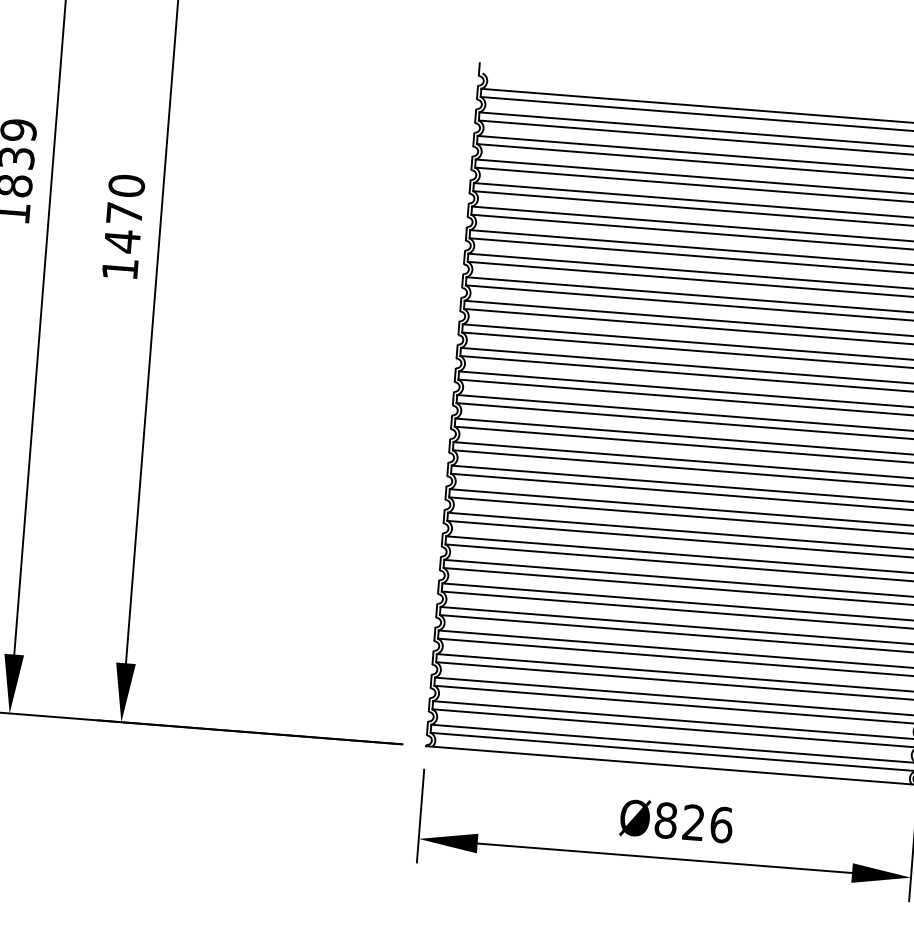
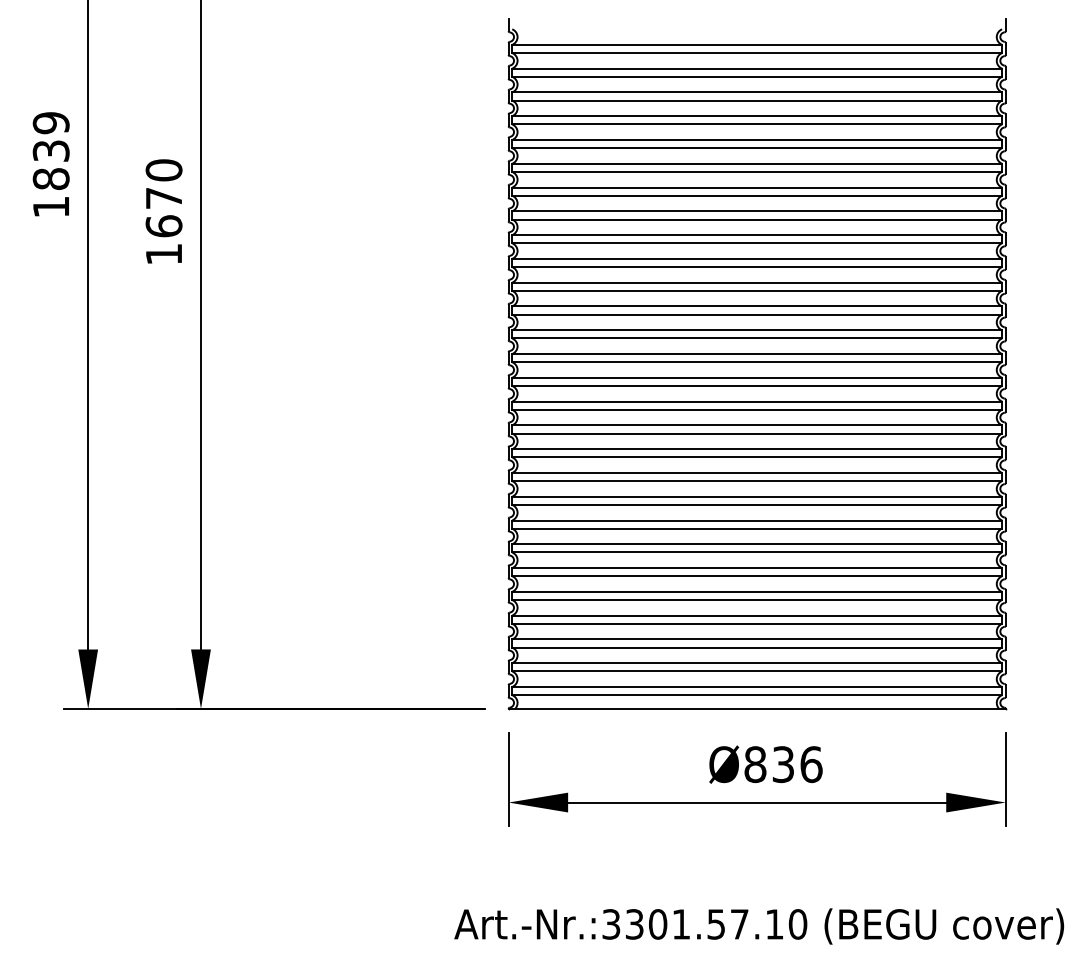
text: (121, 241) -> (163, 226), 1470 -> 1670
text: (692, 822) -> (782, 764), Ø826 -> Ø836

